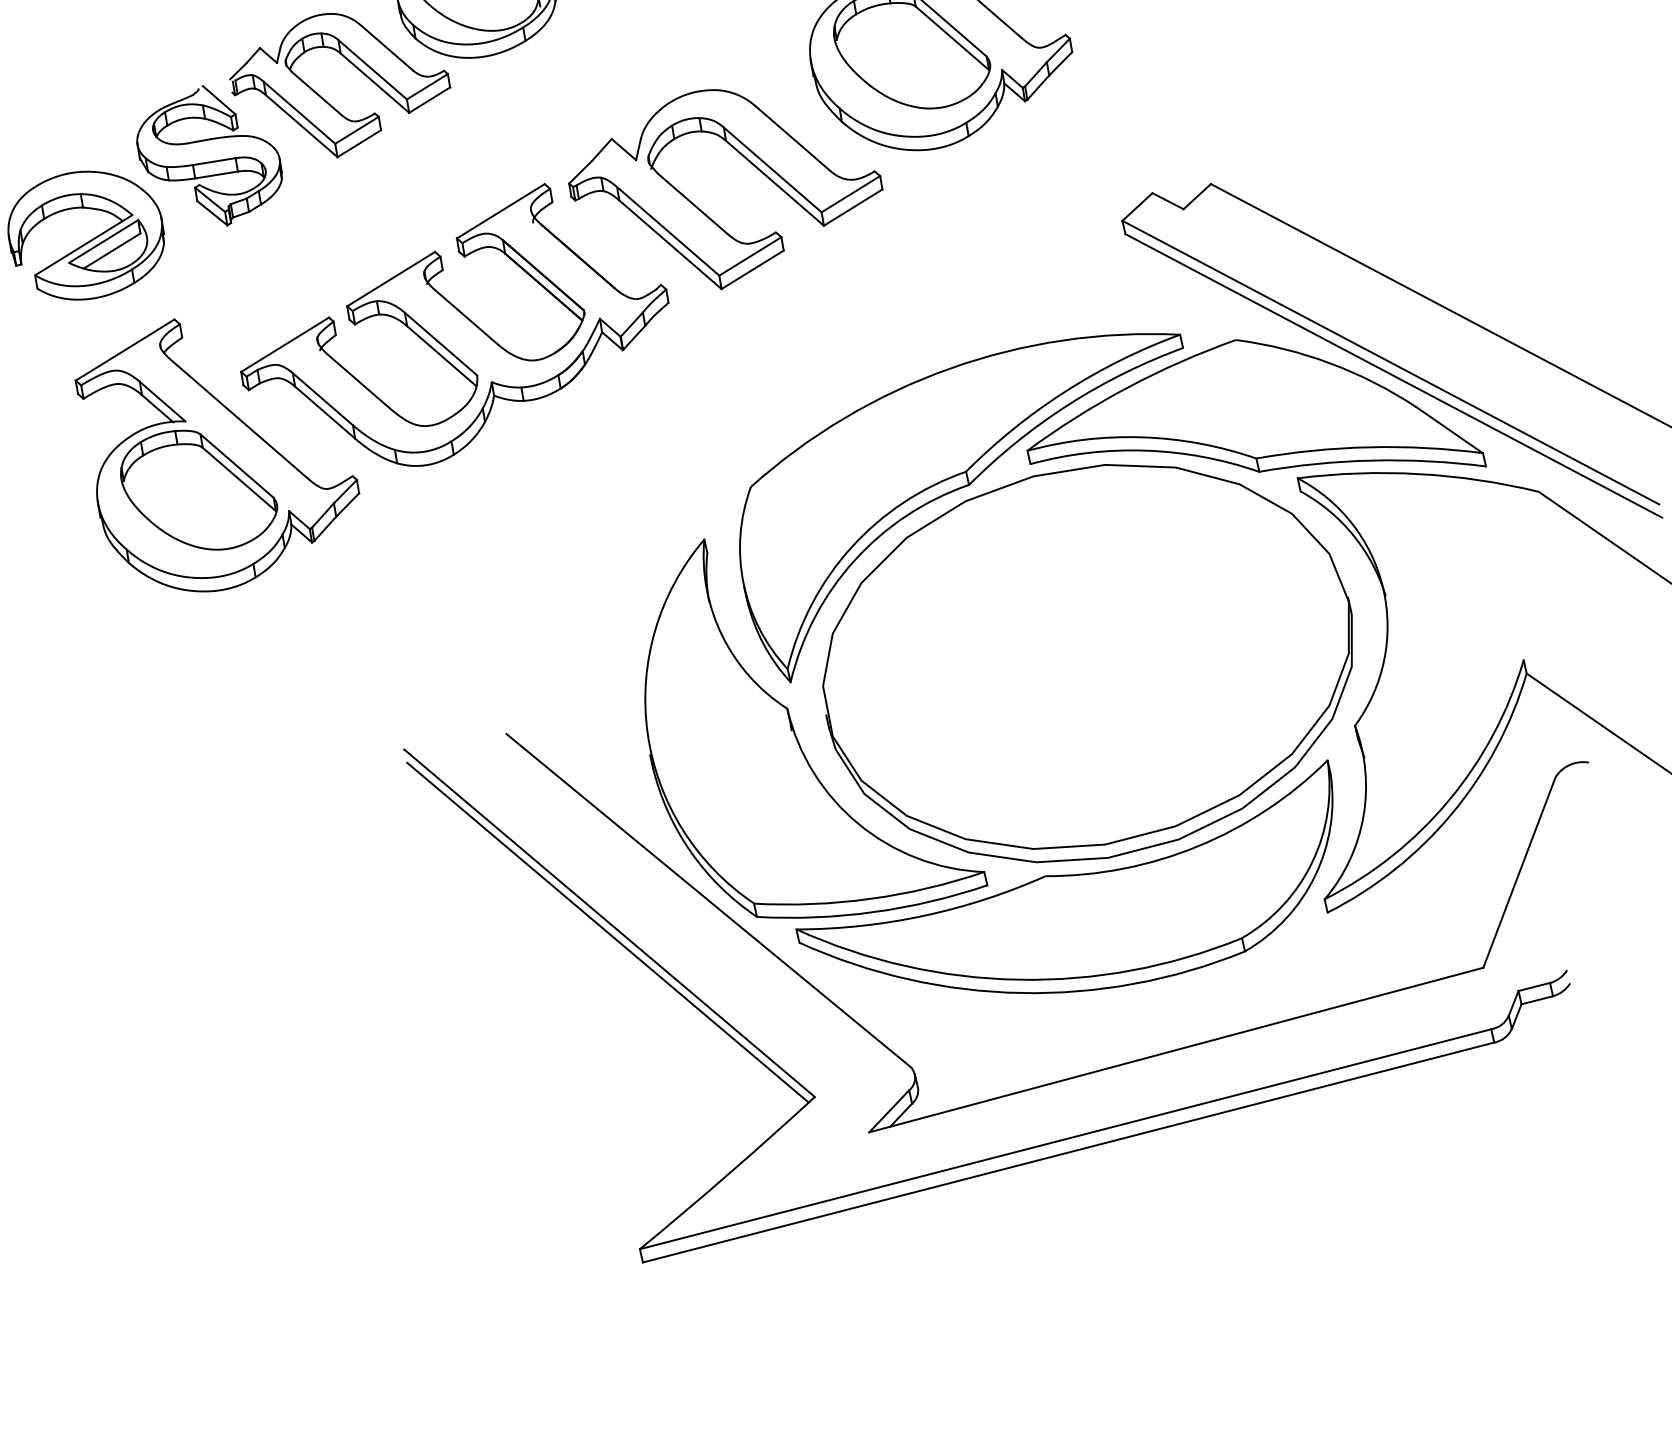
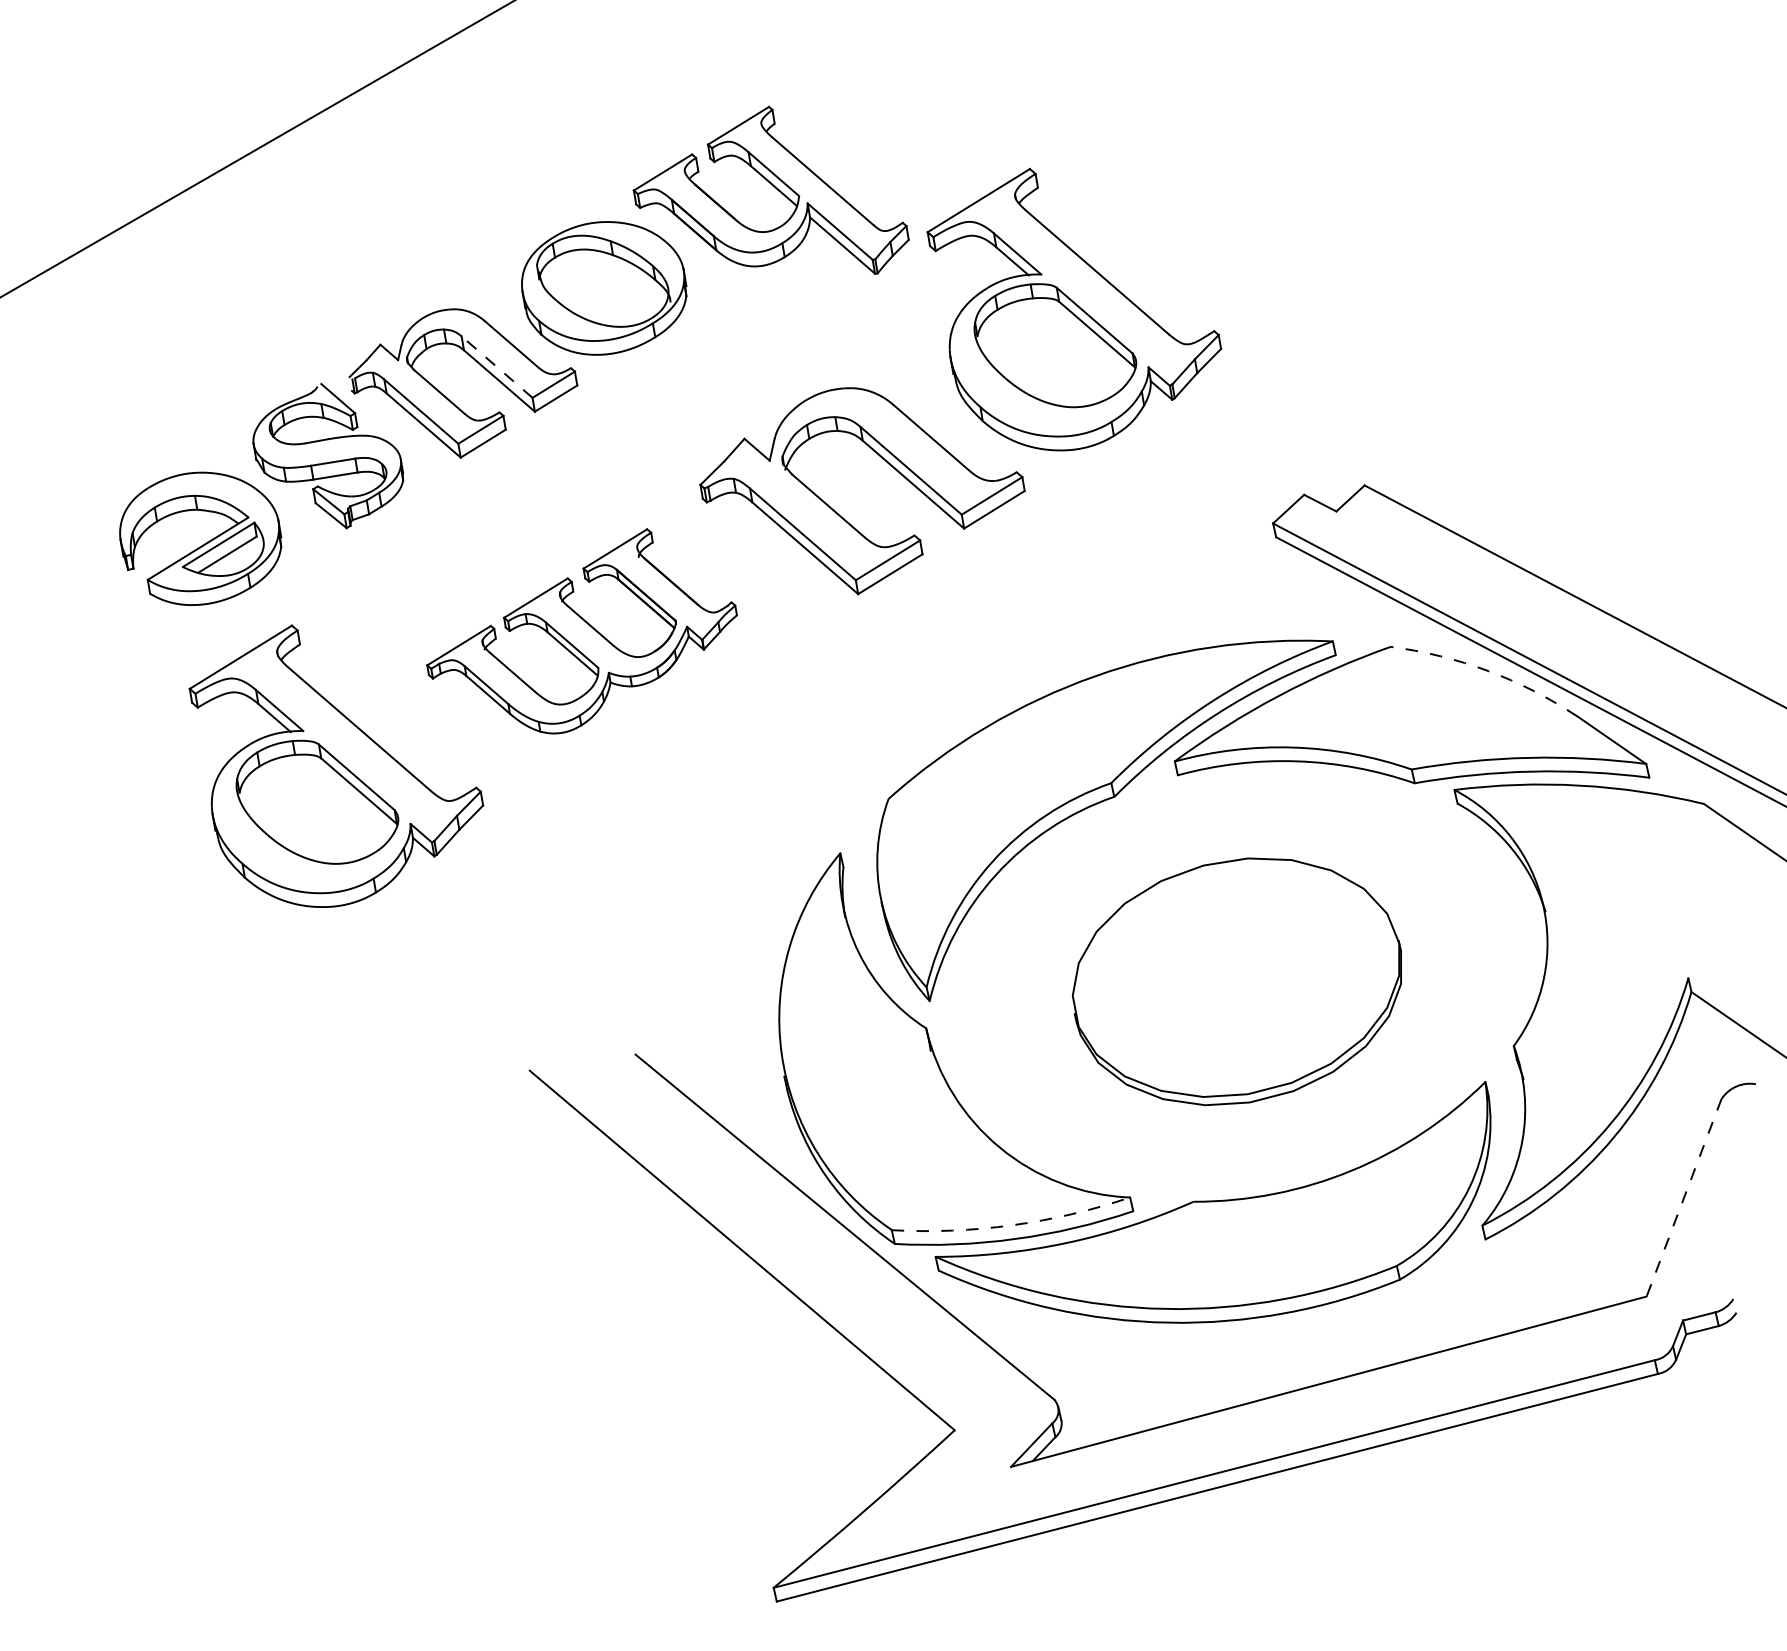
line: (373, 70) -> (497, 367), solid -> dashed
part: (454, 325) -> (581, 631), size x0.7
arc: (1330, 363) -> (1488, 671), solid -> dashed
part: (1087, 663) -> (1236, 981), size x0.6
line: (1519, 872) -> (1684, 1197), solid -> dashed
arc: (870, 899) -> (1012, 1225), solid -> dashed
line: (607, 932) -> (740, 1260), removed

